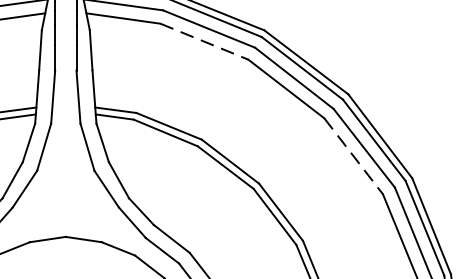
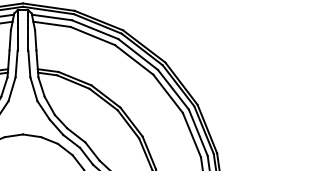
line: (203, 42) -> (92, 36), dashed -> solid
line: (354, 157) -> (168, 94), dashed -> solid

